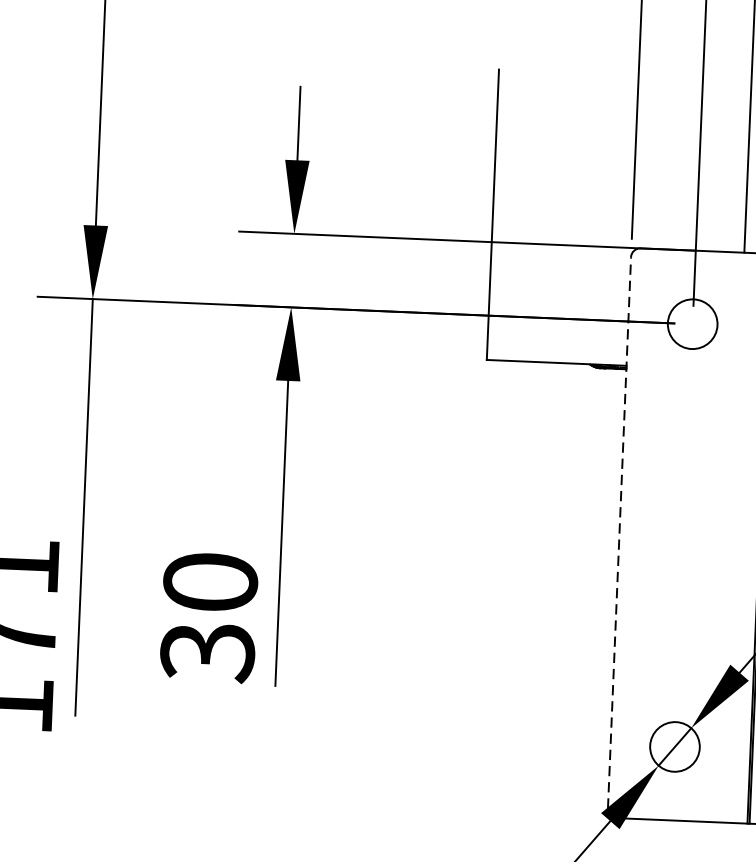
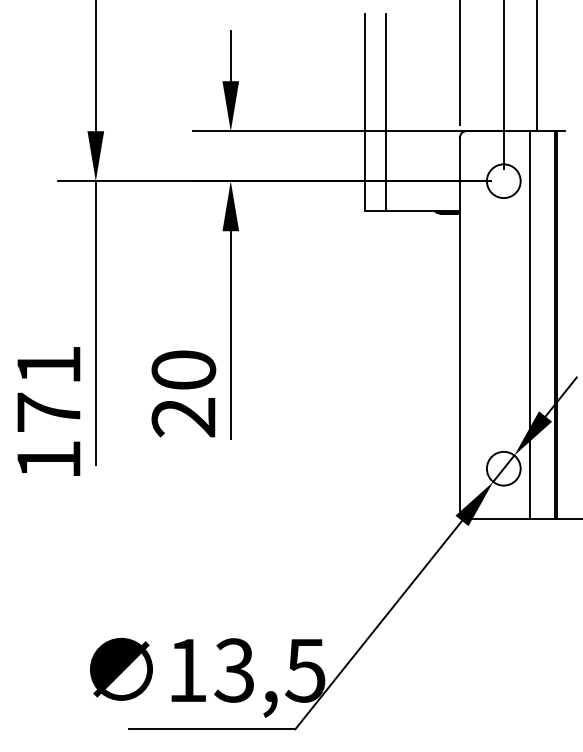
line: (524, 215) -> (386, 112), added
line: (620, 532) -> (460, 324), dashed -> solid
line: (723, 536) -> (530, 324), added
text: (207, 653) -> (183, 418), 30 -> 20

